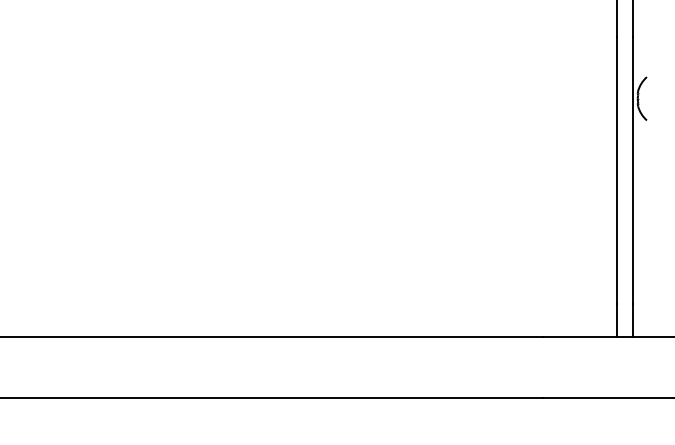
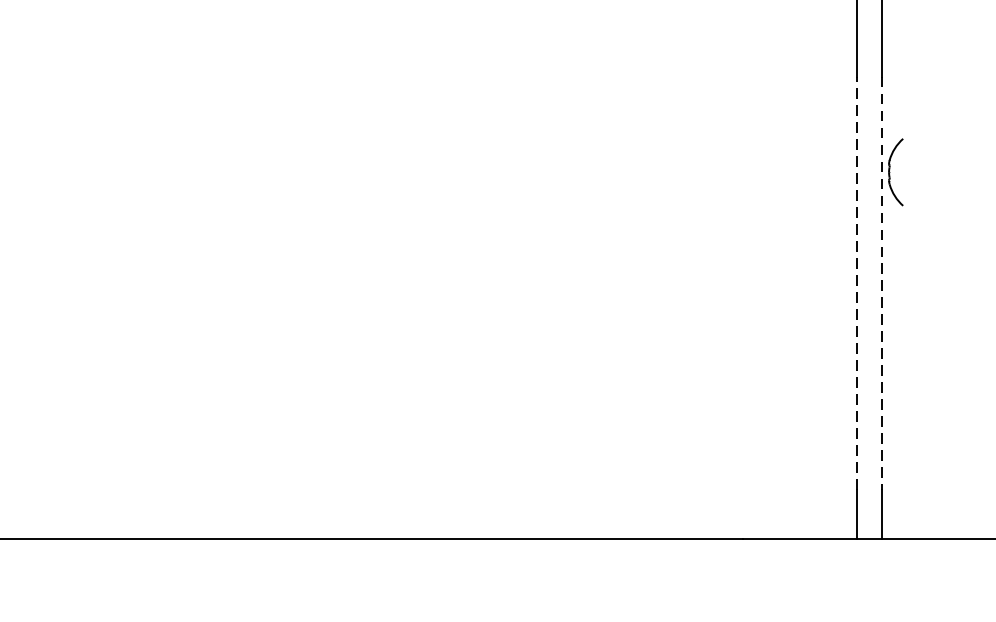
line: (616, 170) -> (856, 283), solid -> dashed
line: (633, 170) -> (882, 283), solid -> dashed

